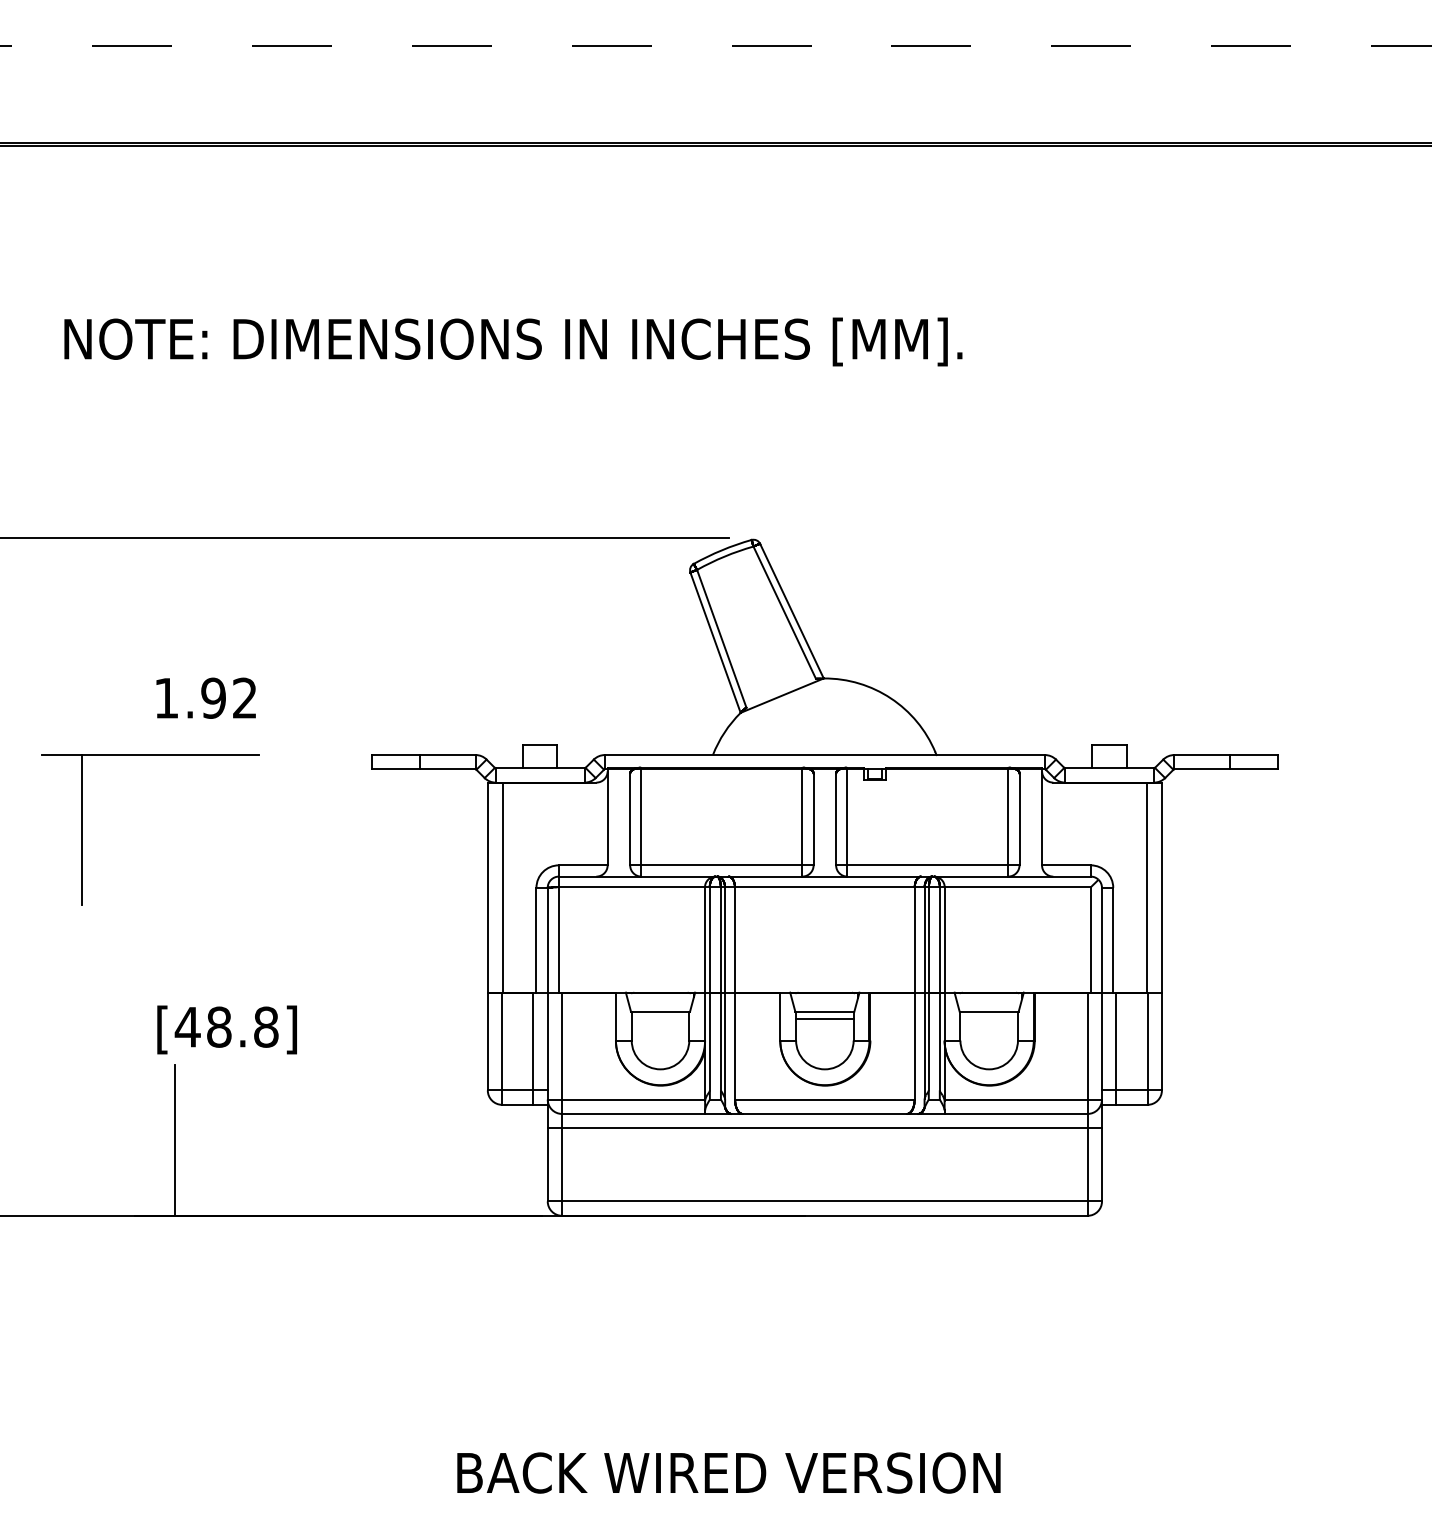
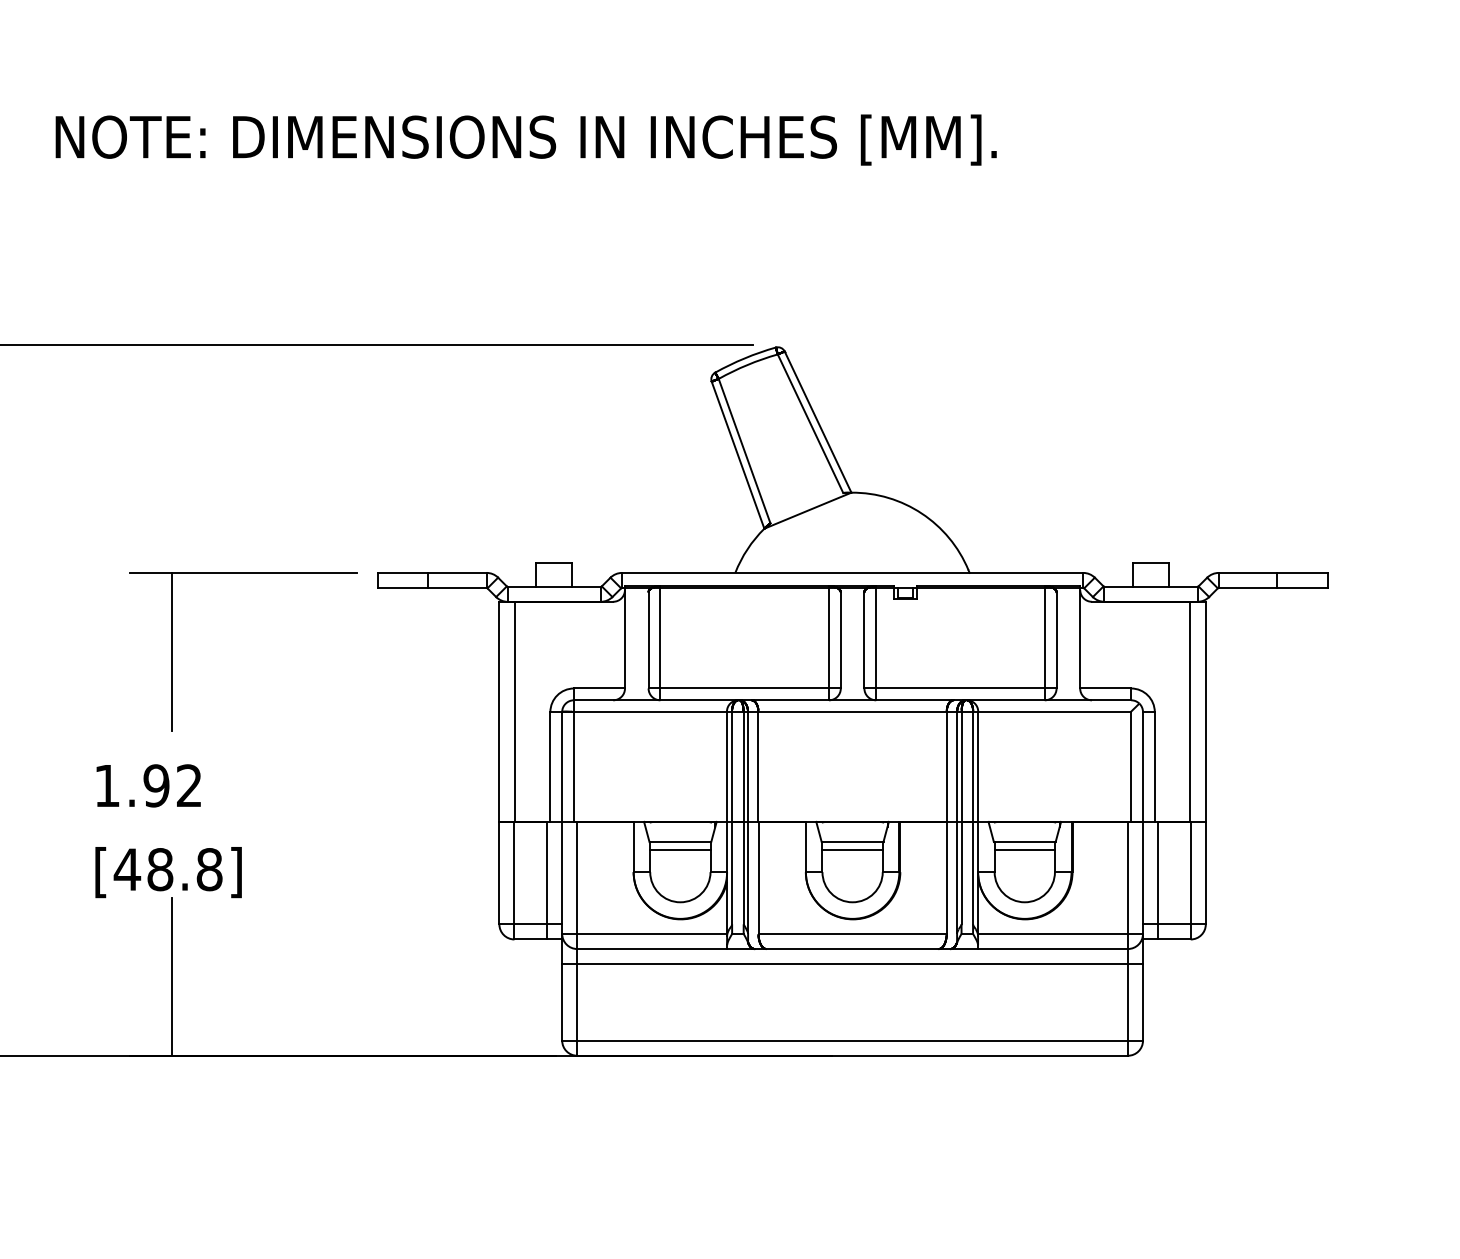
text: (205, 697) -> (148, 785), moved
part: (82, 829) -> (172, 650), moved
line: (660, 1019) -> (680, 850), added
line: (988, 1019) -> (1024, 850), added
text: (226, 1029) -> (167, 872), moved

